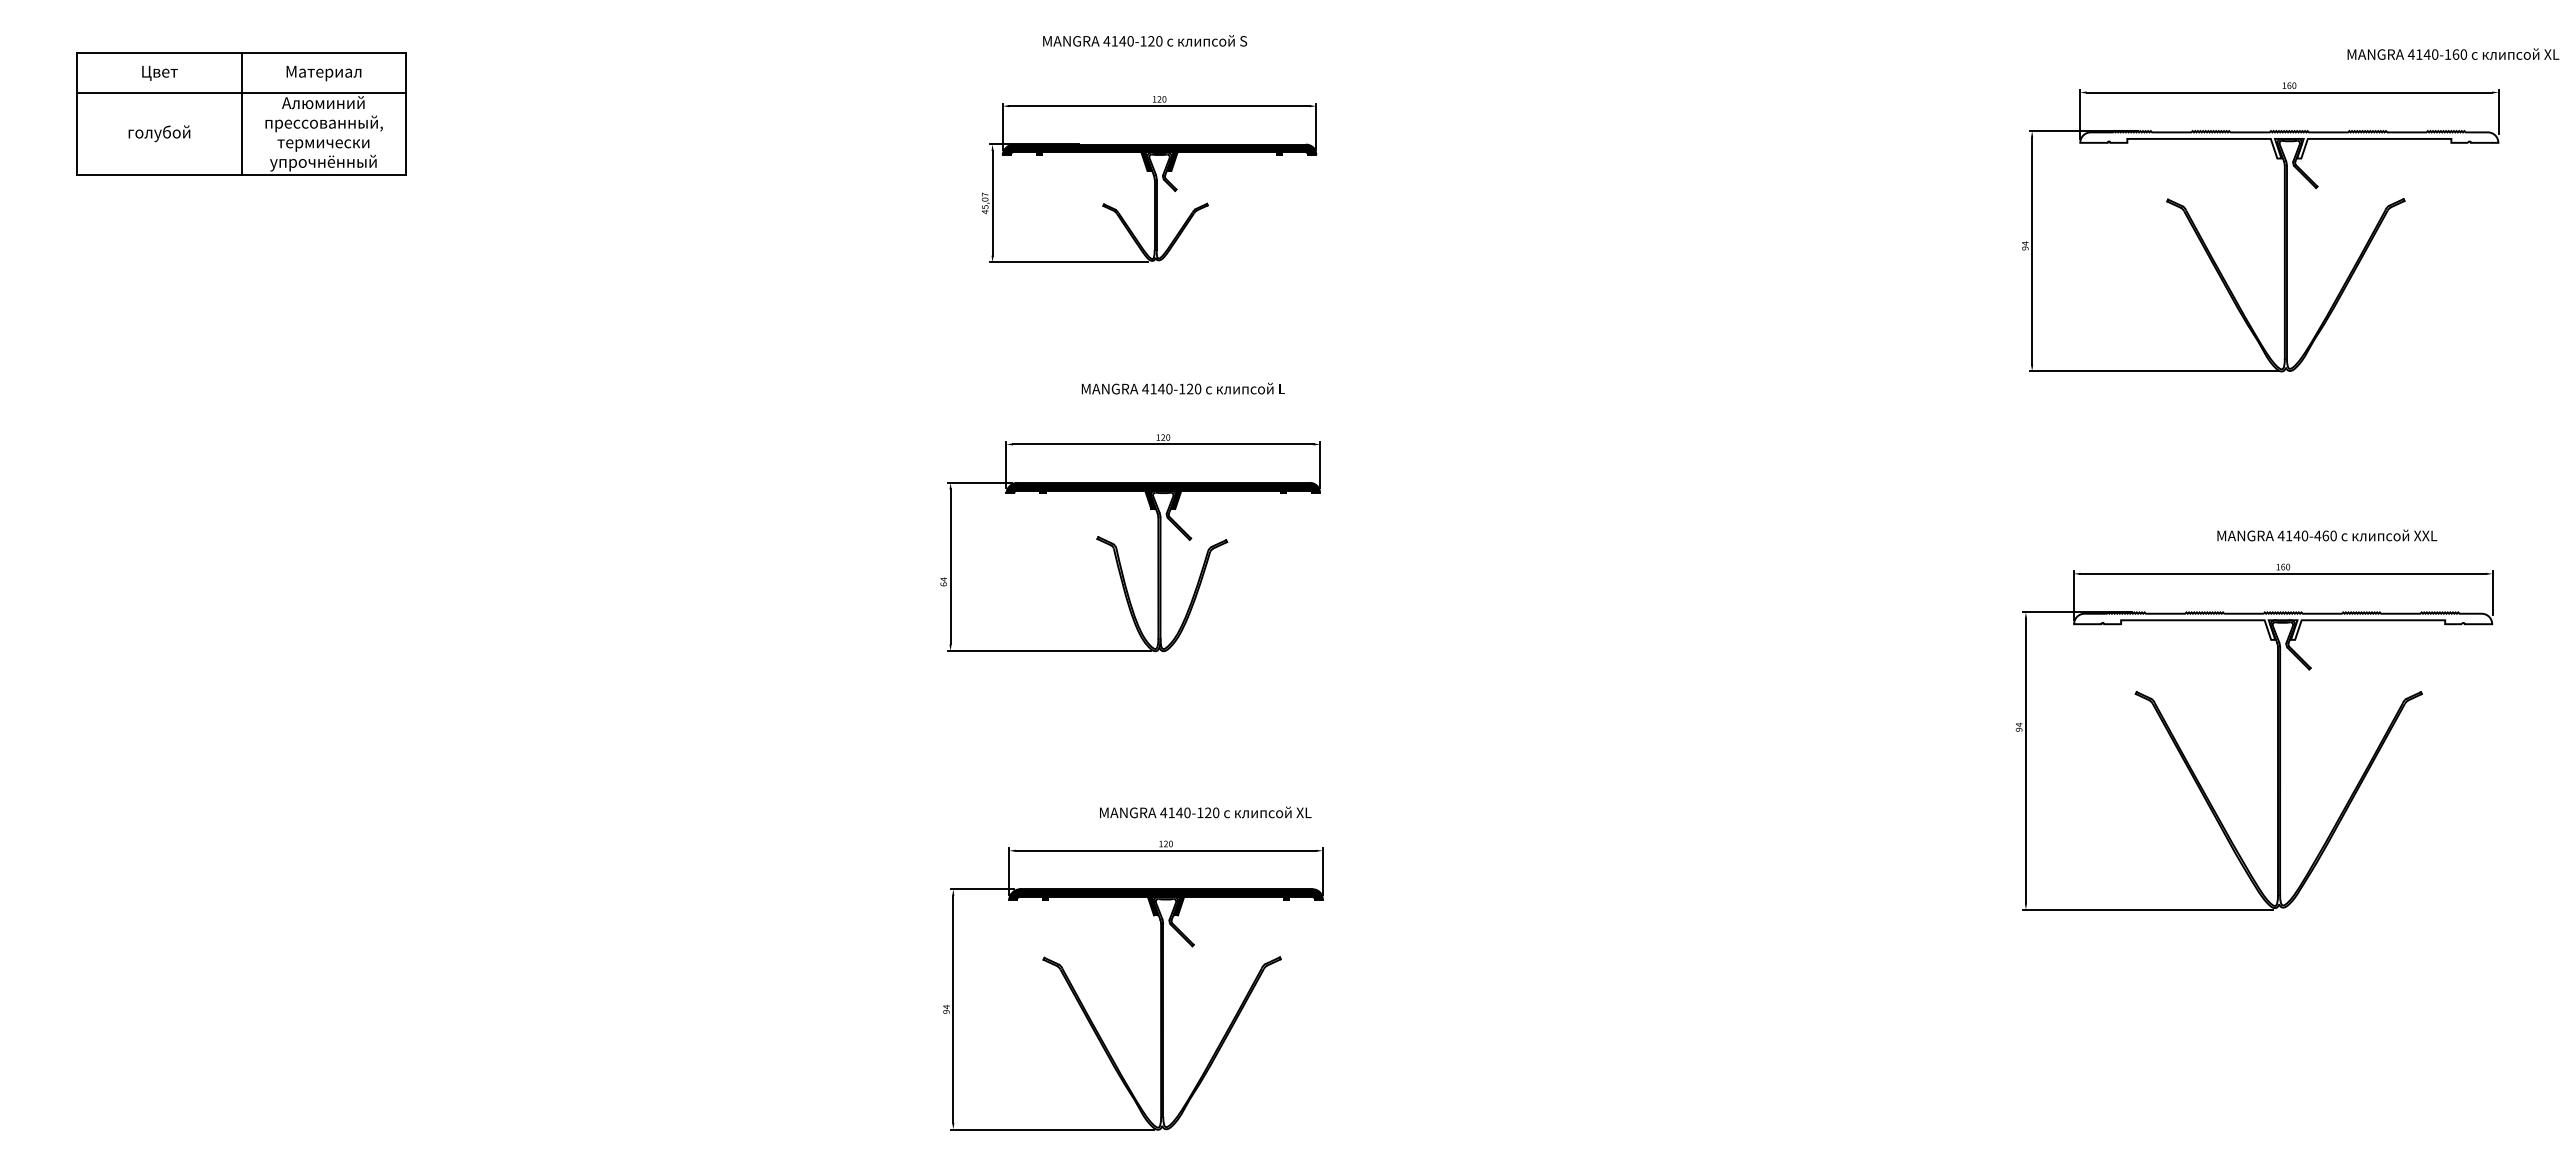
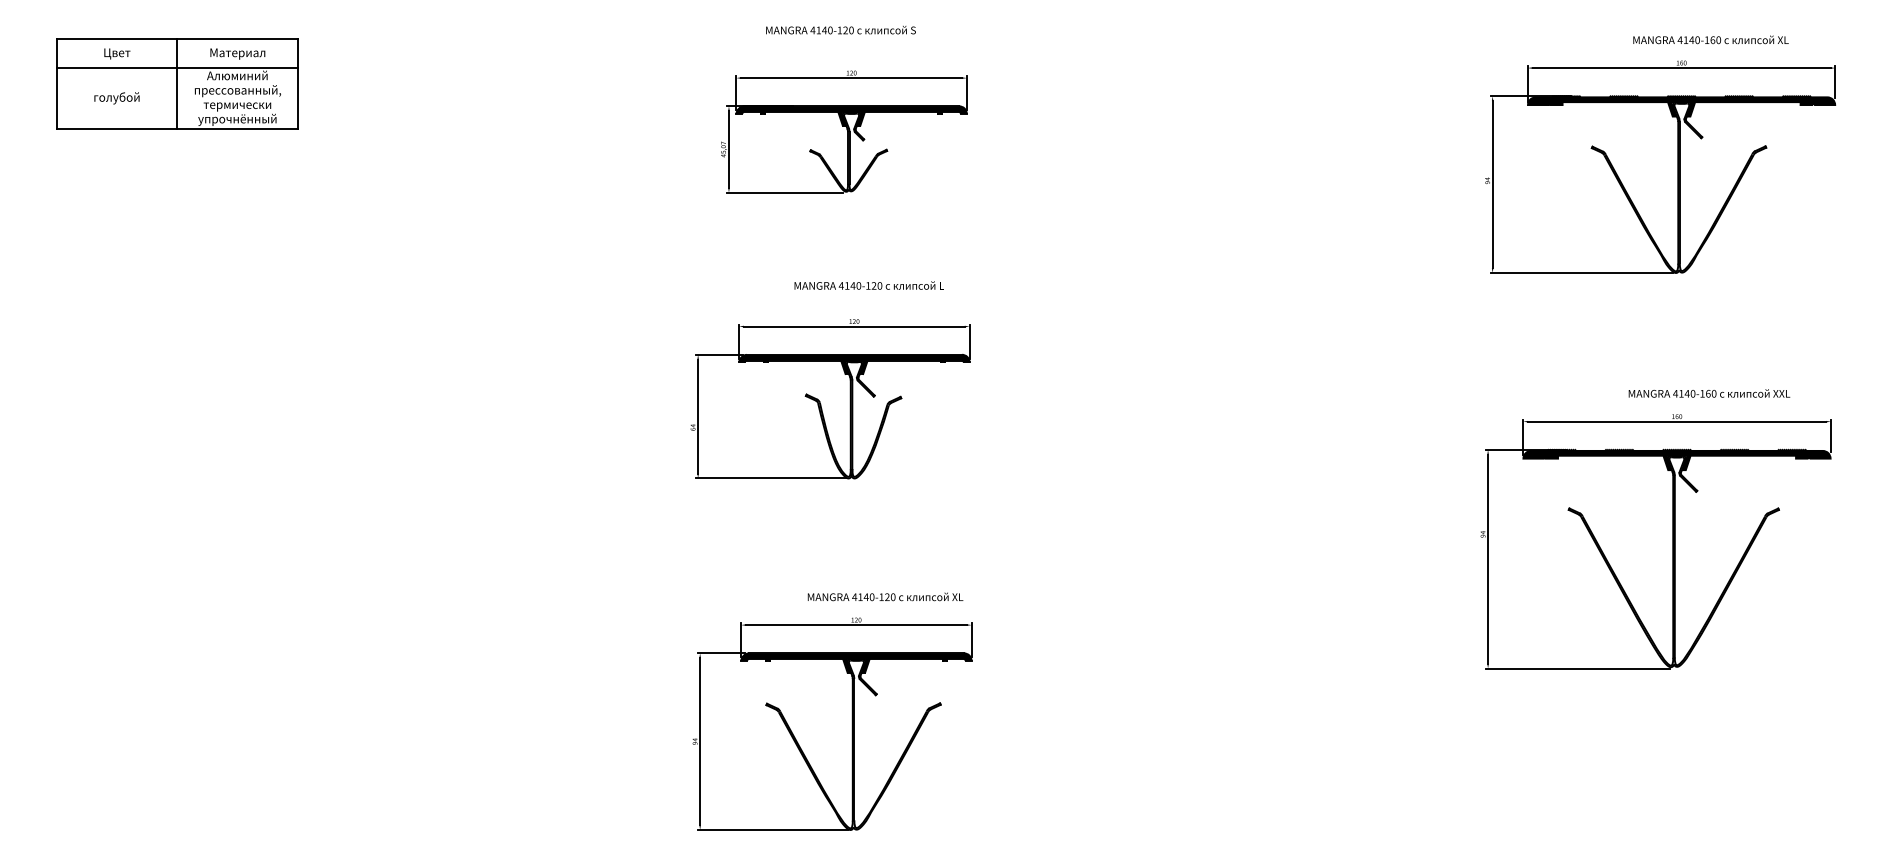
text: (2453, 53) -> (1711, 39), moved
fill: (2289, 144) -> (1681, 106), added
text: (2317, 535) -> (1702, 393), 4140-460 -> 4140-160
fill: (2283, 625) -> (1677, 459), added

